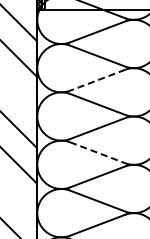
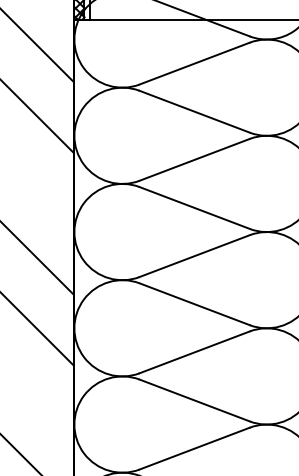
line: (97, 80) -> (194, 160), dashed -> solid
line: (97, 152) -> (194, 303), dashed -> solid

